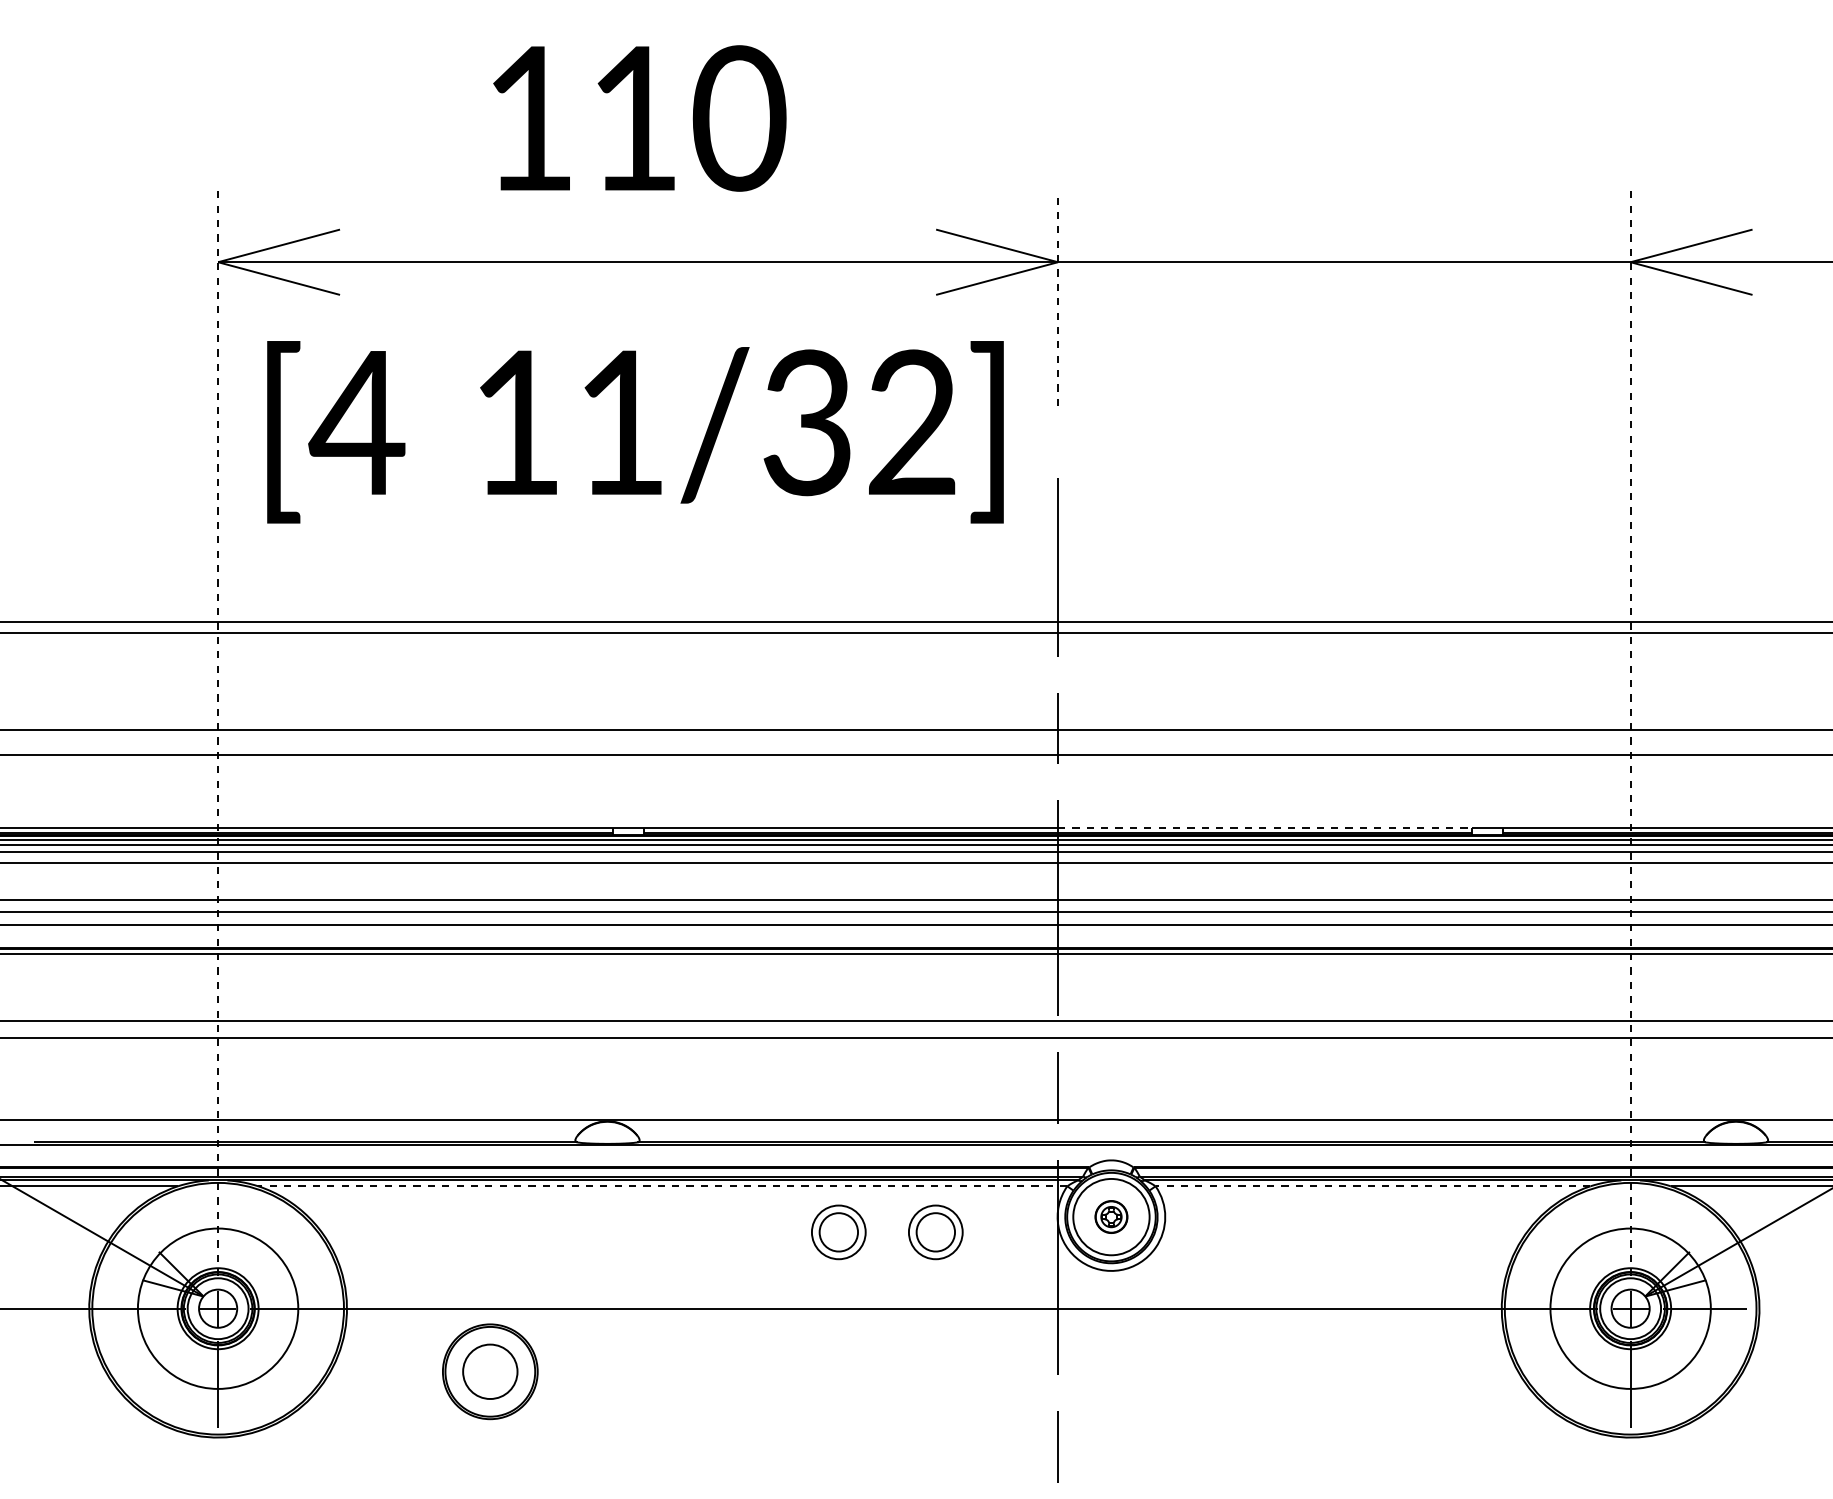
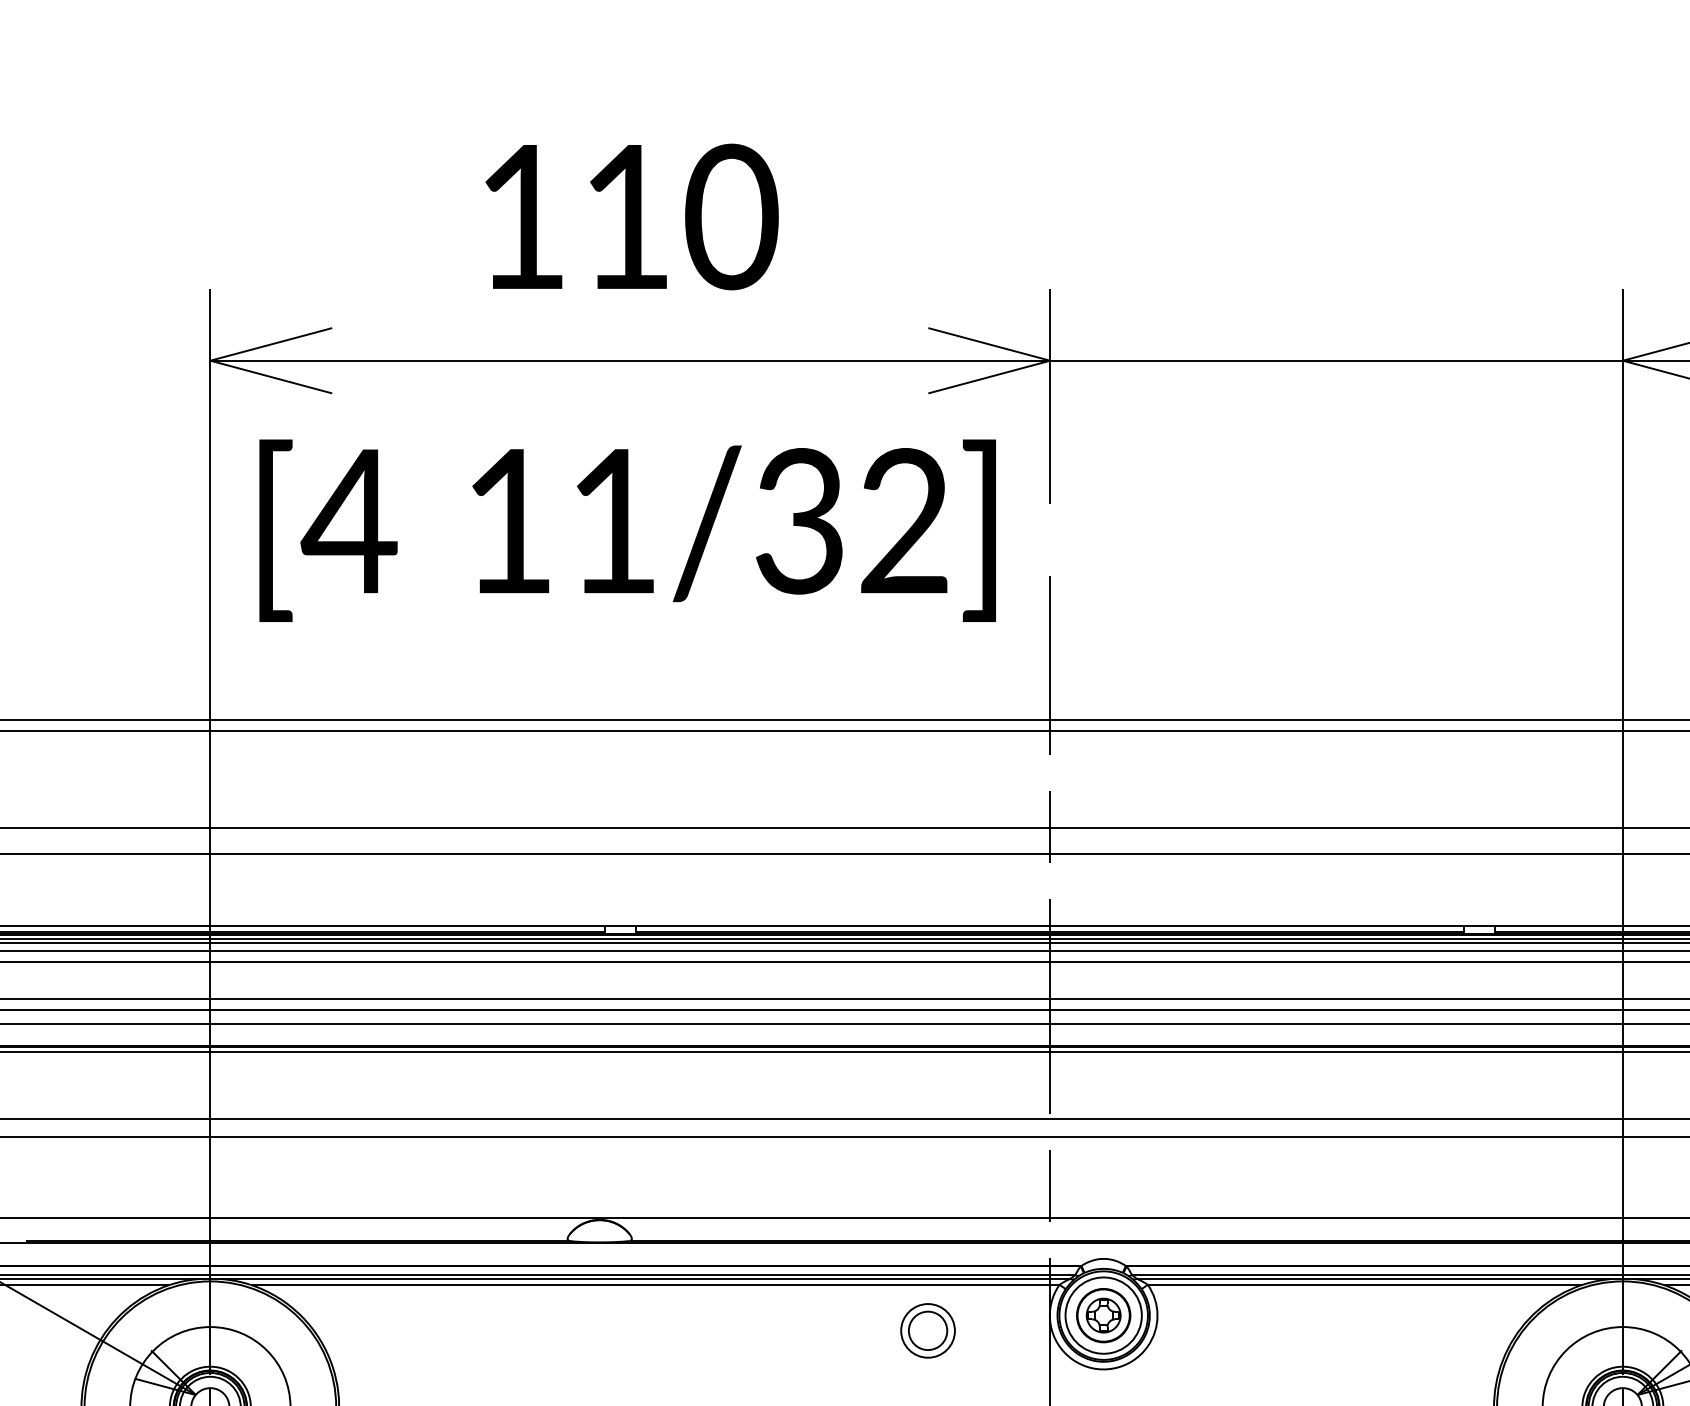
line: (1057, 298) -> (1049, 397), dashed -> solid
line: (218, 732) -> (210, 831), dashed -> solid
line: (1630, 732) -> (1622, 831), dashed -> solid
line: (1265, 827) -> (1257, 926), dashed -> solid
line: (662, 1186) -> (654, 1285), dashed -> solid
line: (1372, 1186) -> (1364, 1285), dashed -> solid
part: (1111, 1216) -> (1103, 1315), size x1.67
part: (838, 1232) -> (830, 1331), removed

